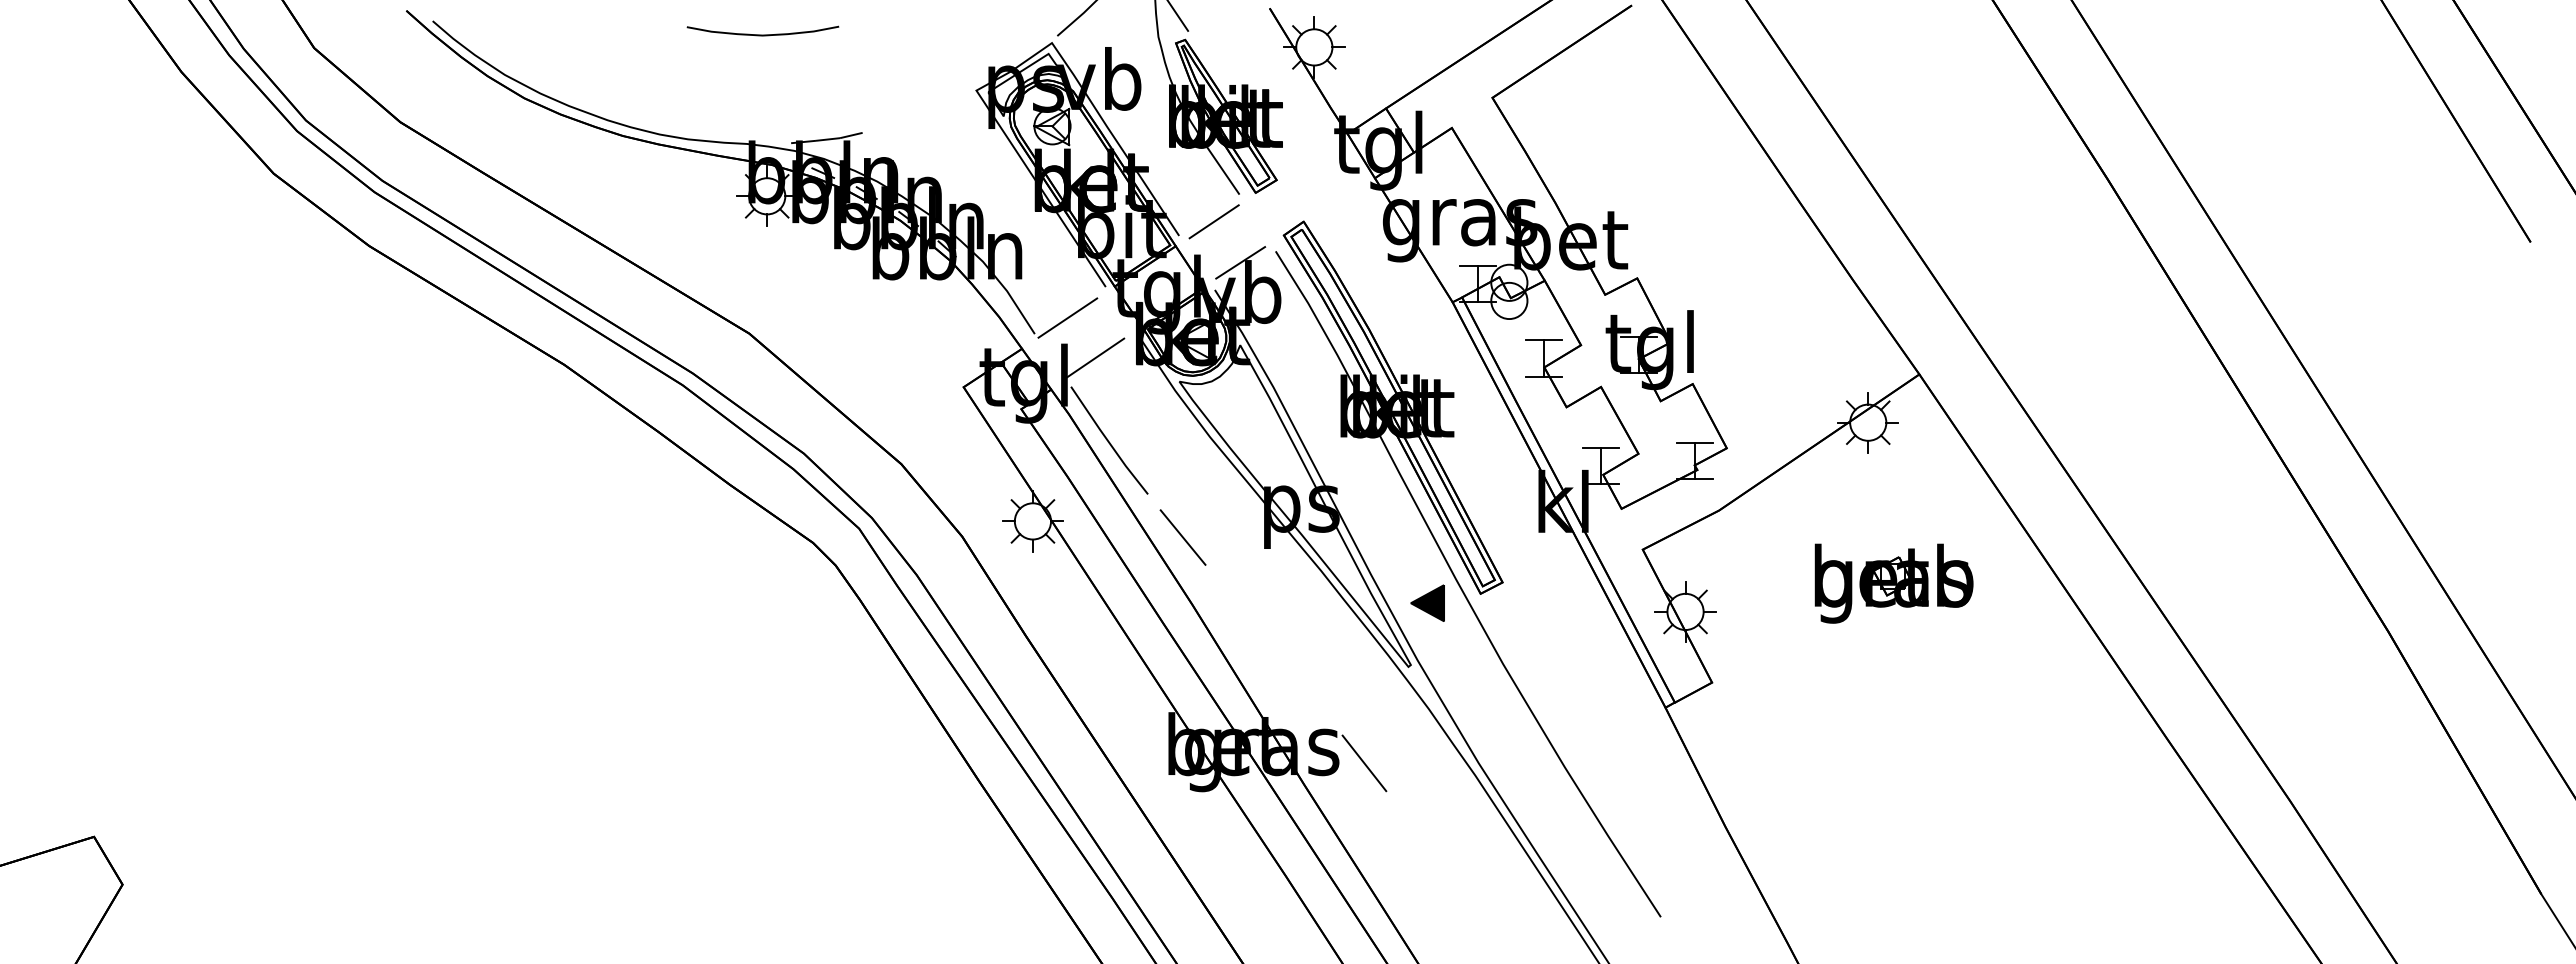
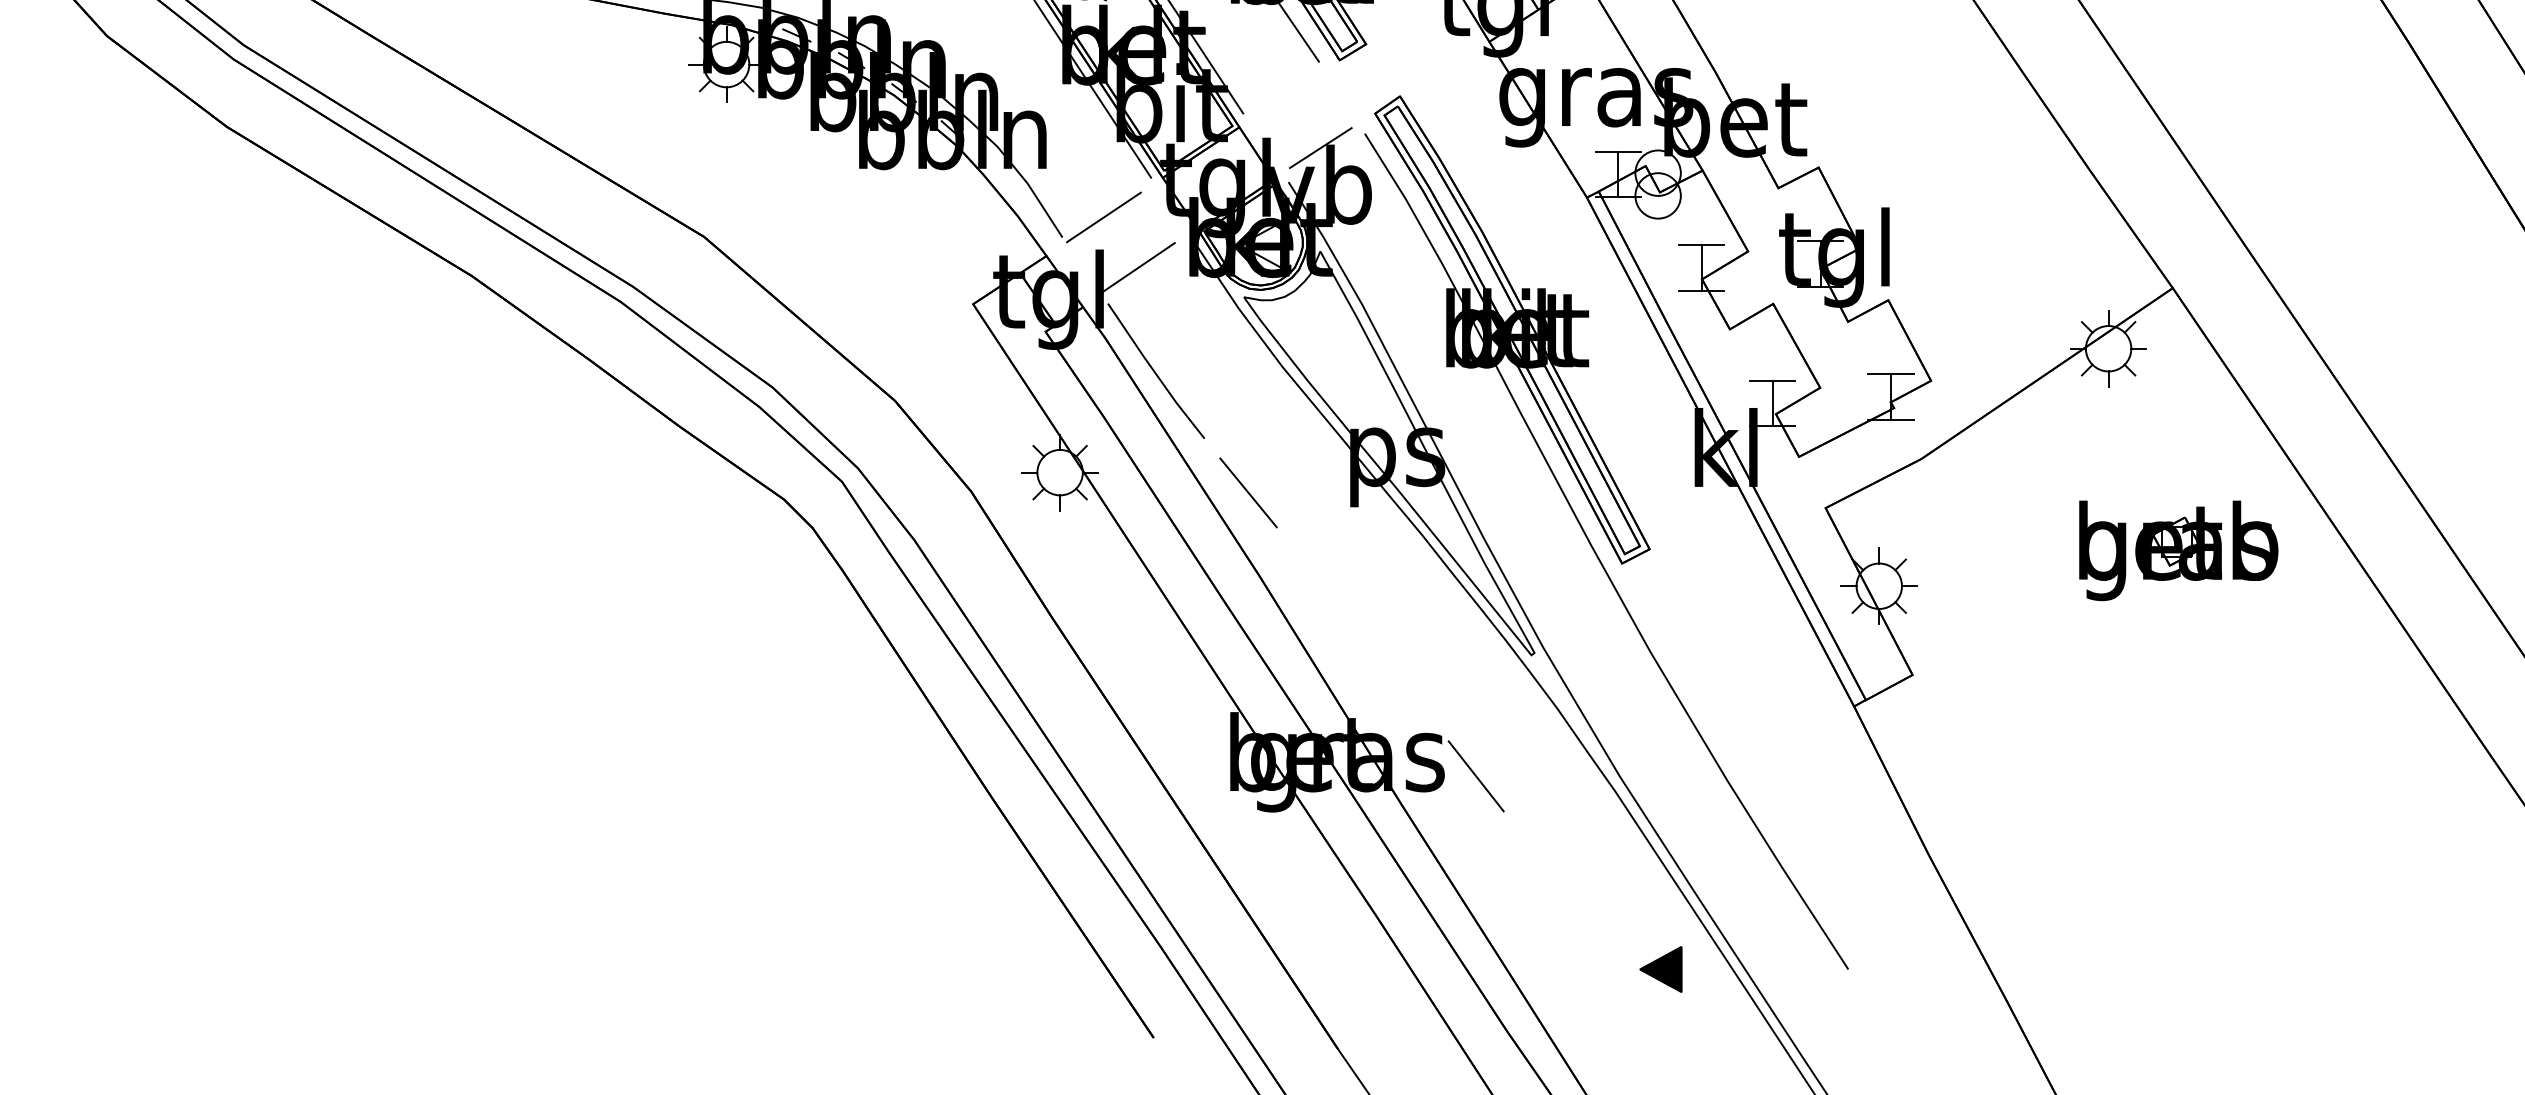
line: (1213, 221) -> (1286, 96), removed
part: (1893, 583) -> (2177, 550), moved
part: (1427, 602) -> (1660, 968), moved

